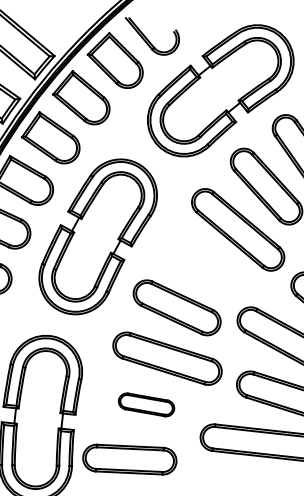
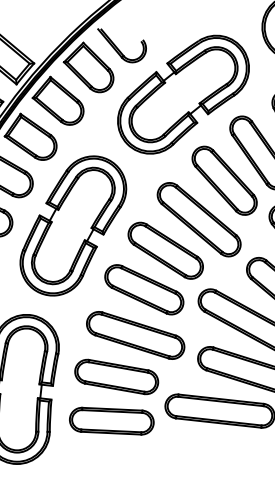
part: (200, 264) -> (165, 250), added
part: (146, 404) -> (116, 376), size x1.67
part: (129, 458) -> (111, 420), moved

